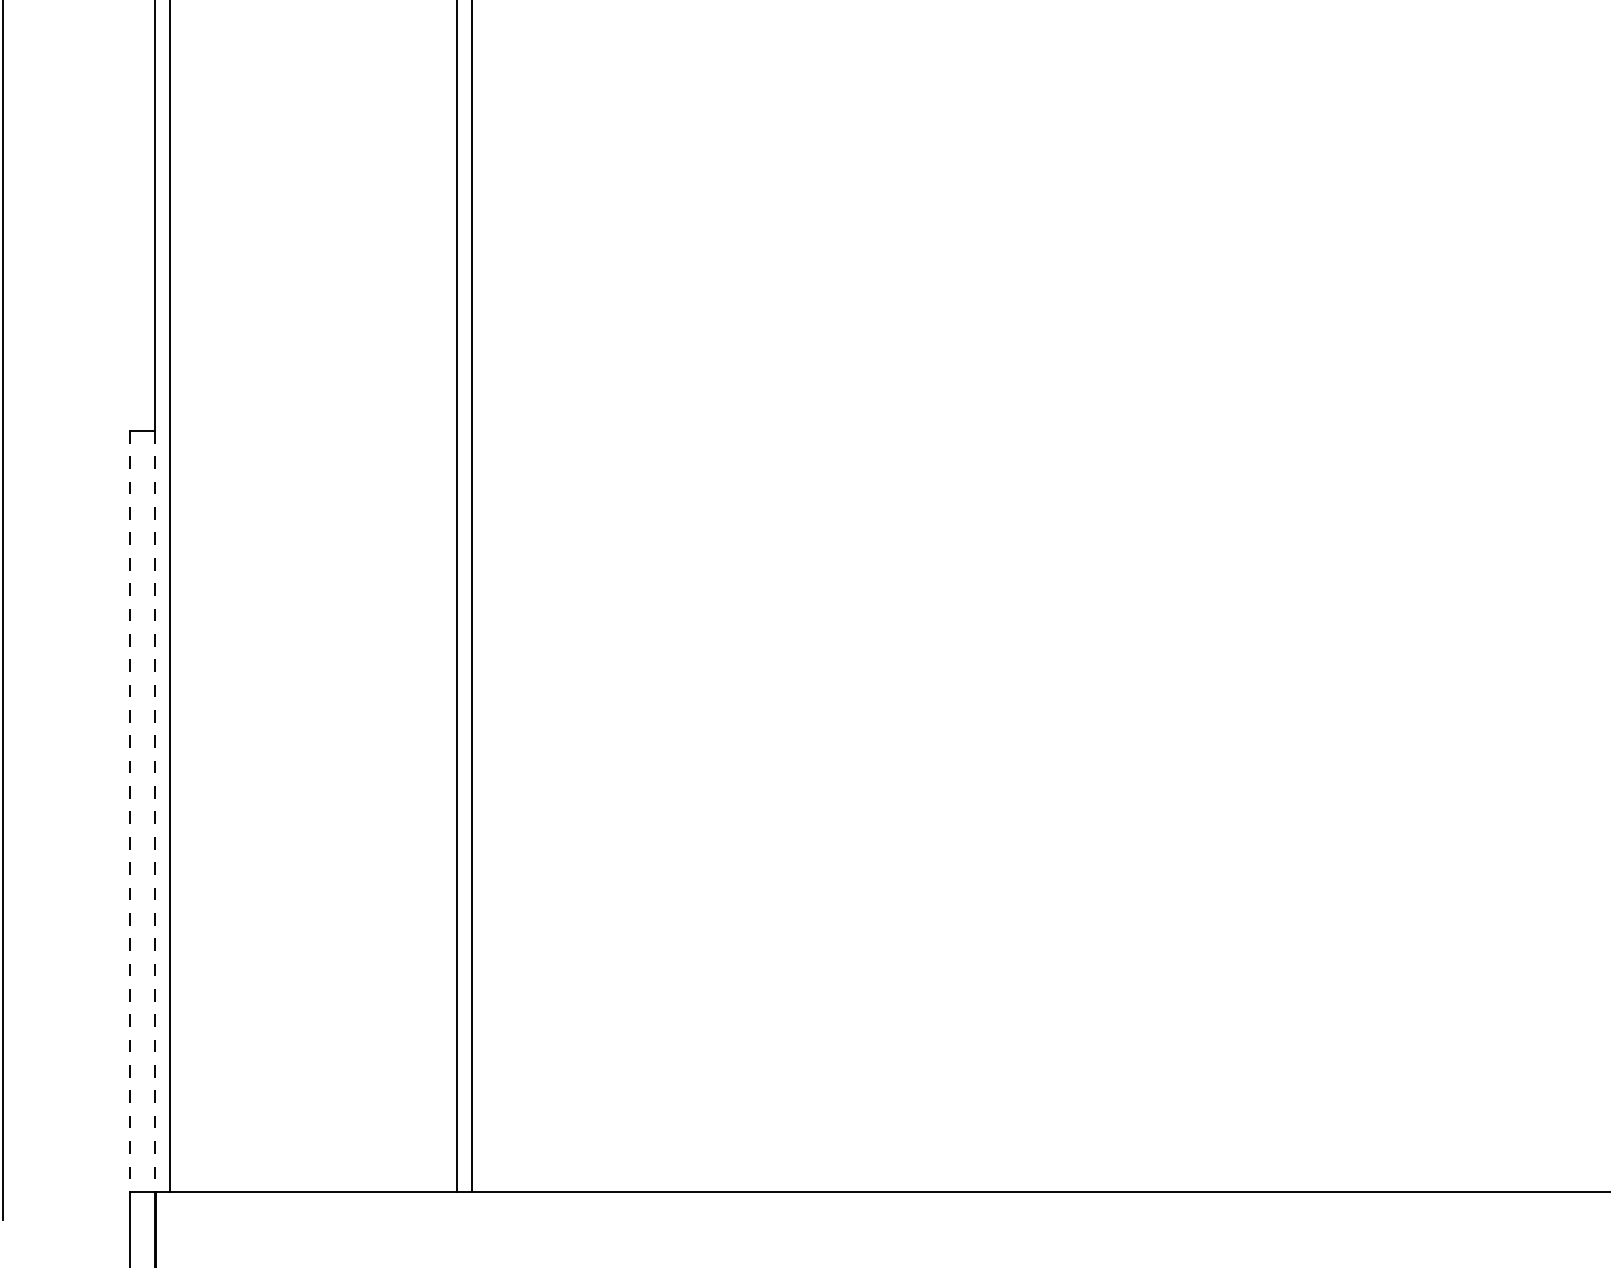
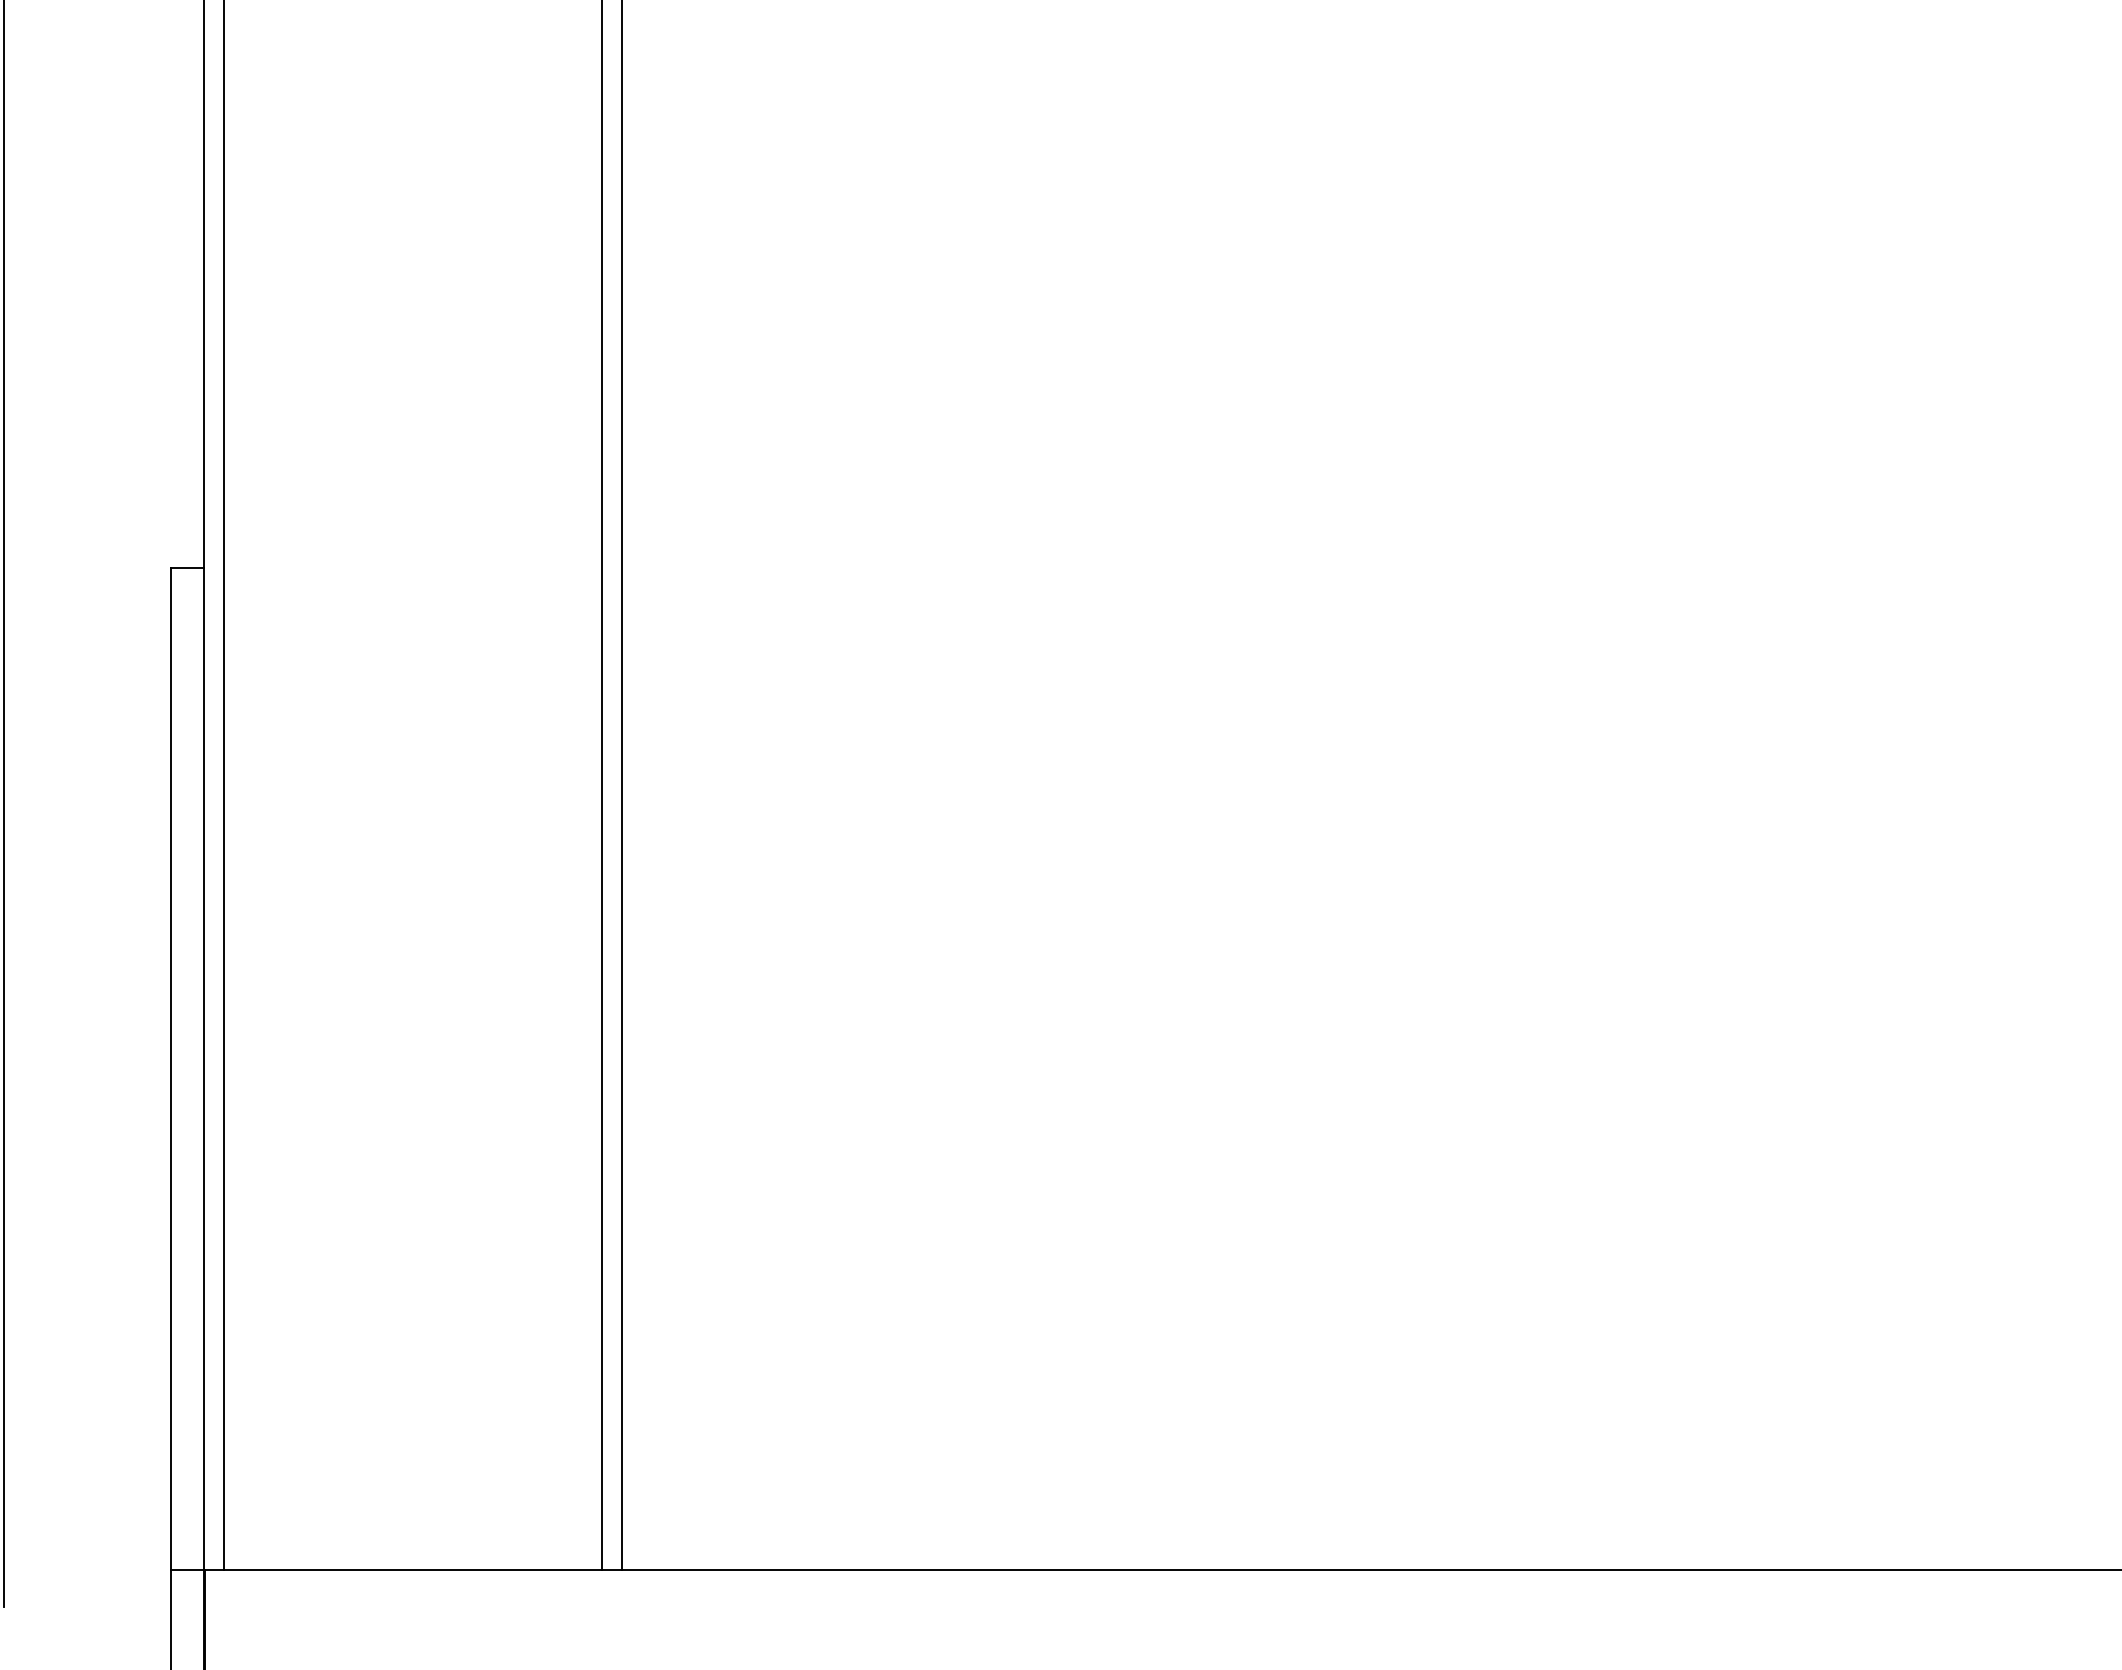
line: (129, 811) -> (170, 1068), dashed -> solid
line: (155, 811) -> (204, 1068), dashed -> solid

